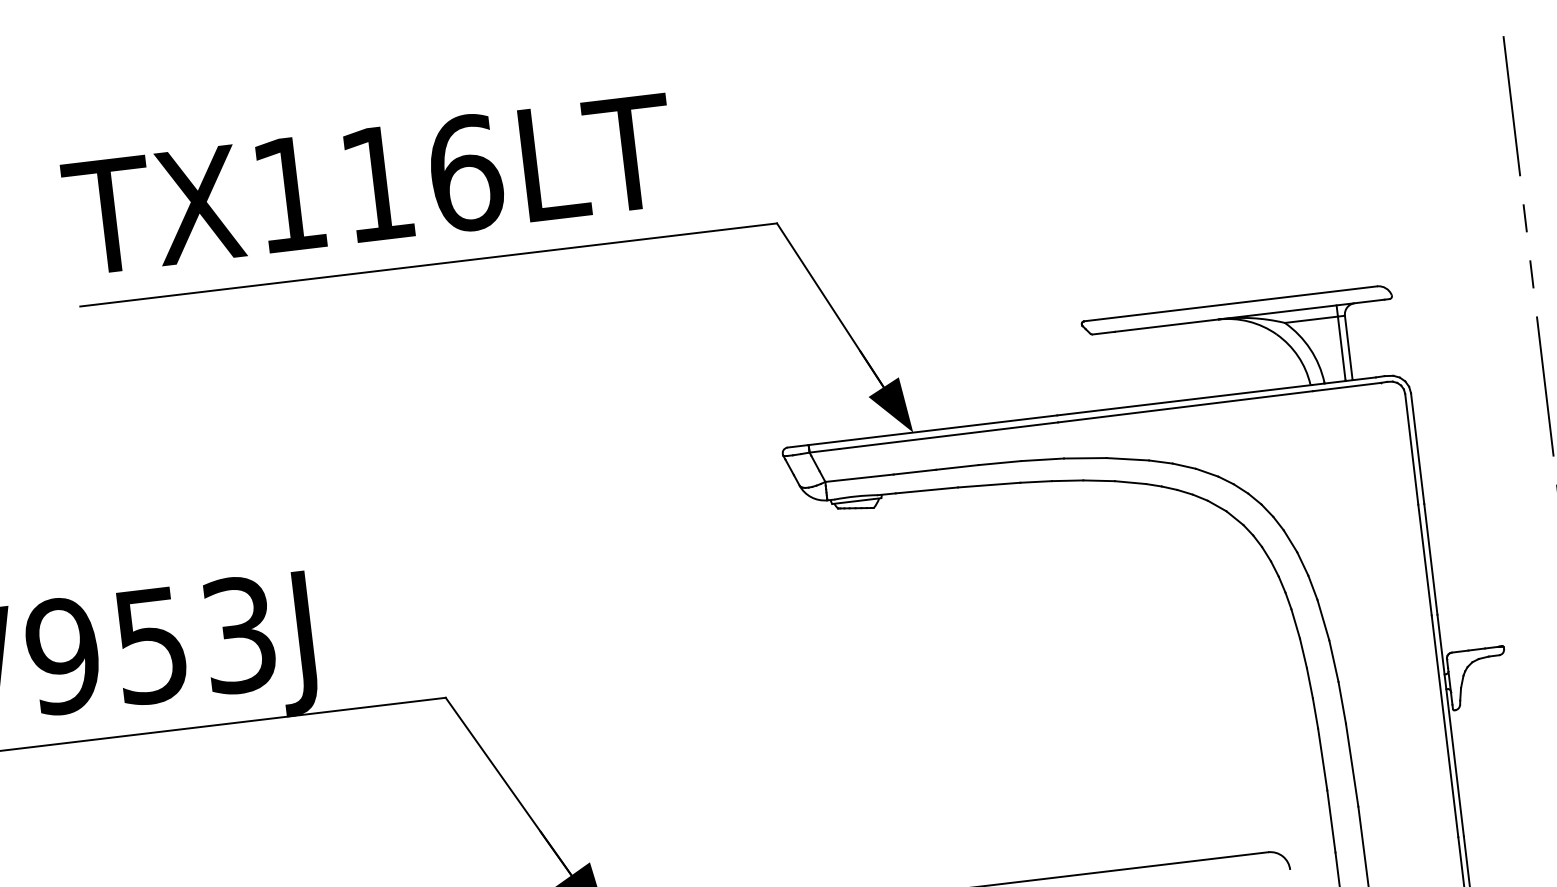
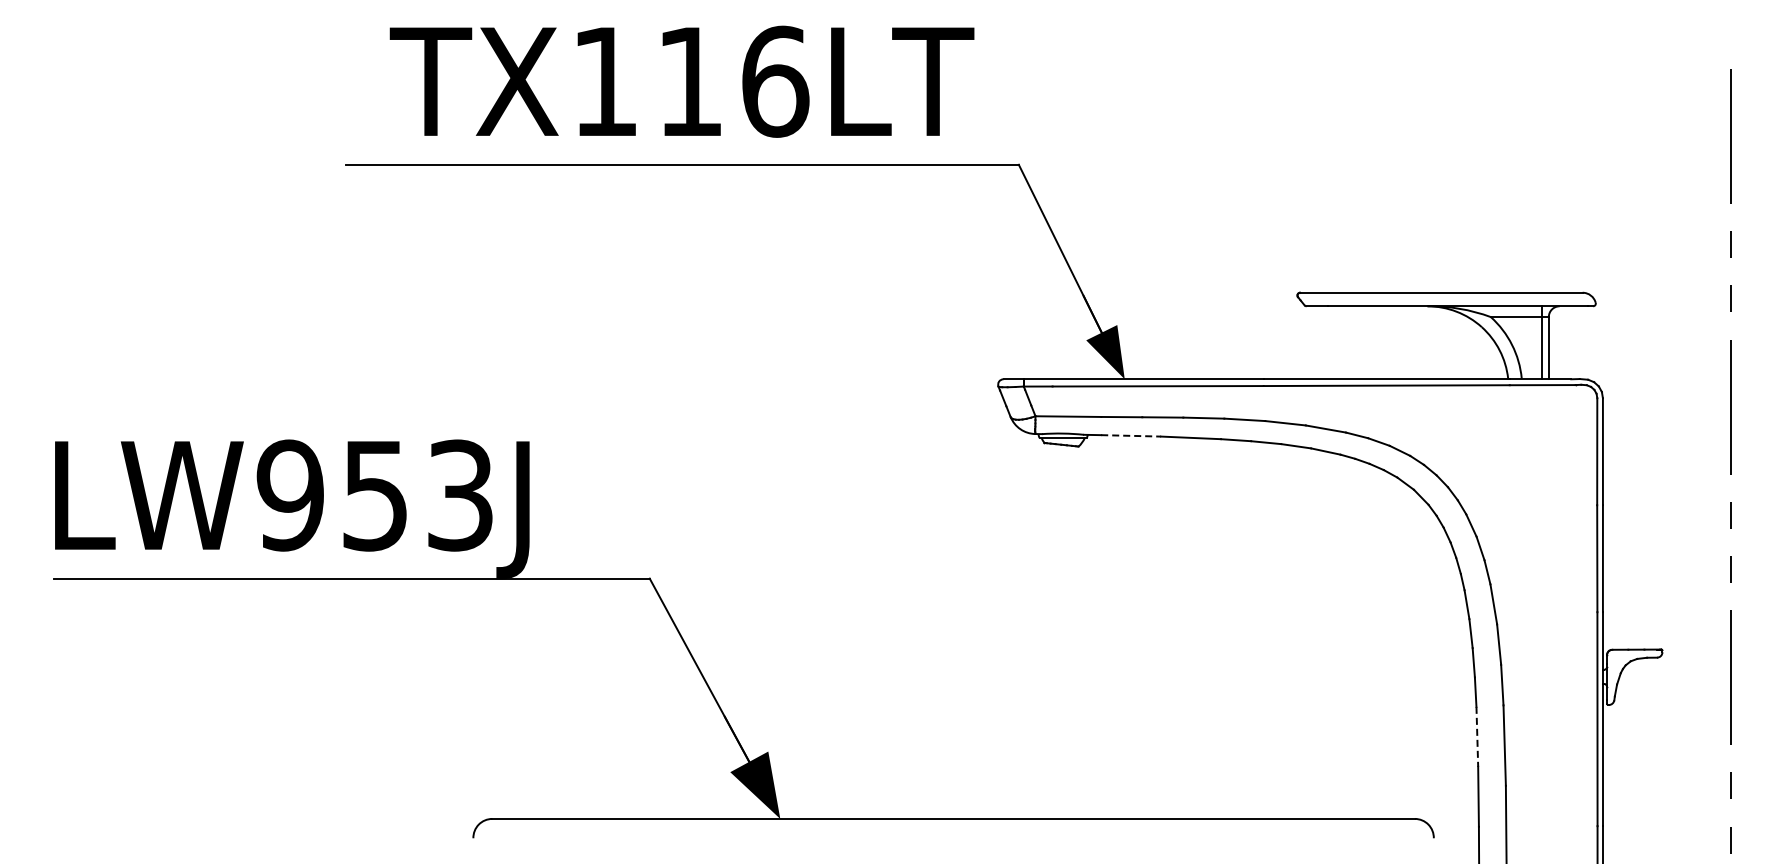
text: (368, 184) -> (681, 81), moved
line: (927, 490) -> (1131, 435), solid -> dashed
line: (1322, 760) -> (1477, 737), solid -> dashed

